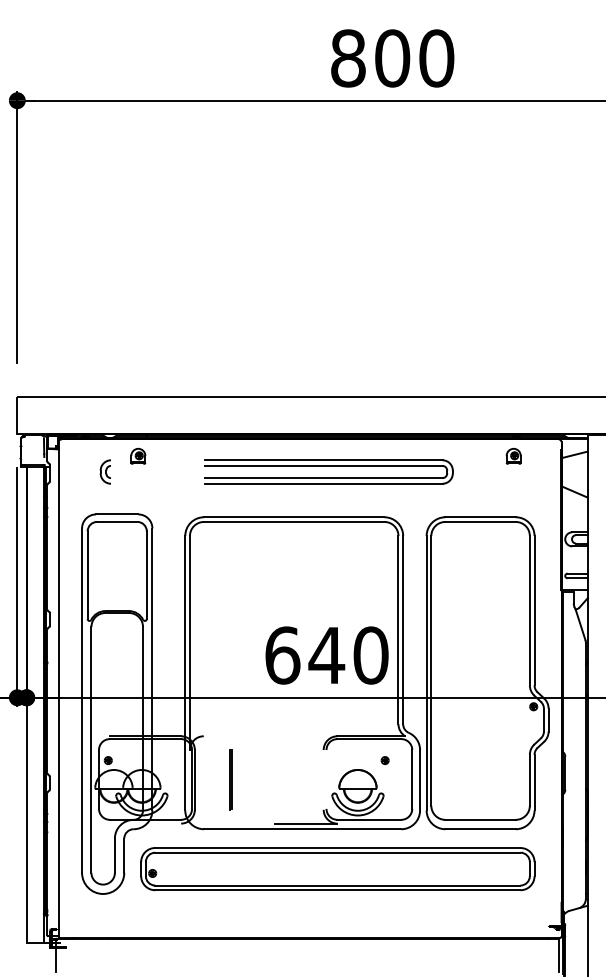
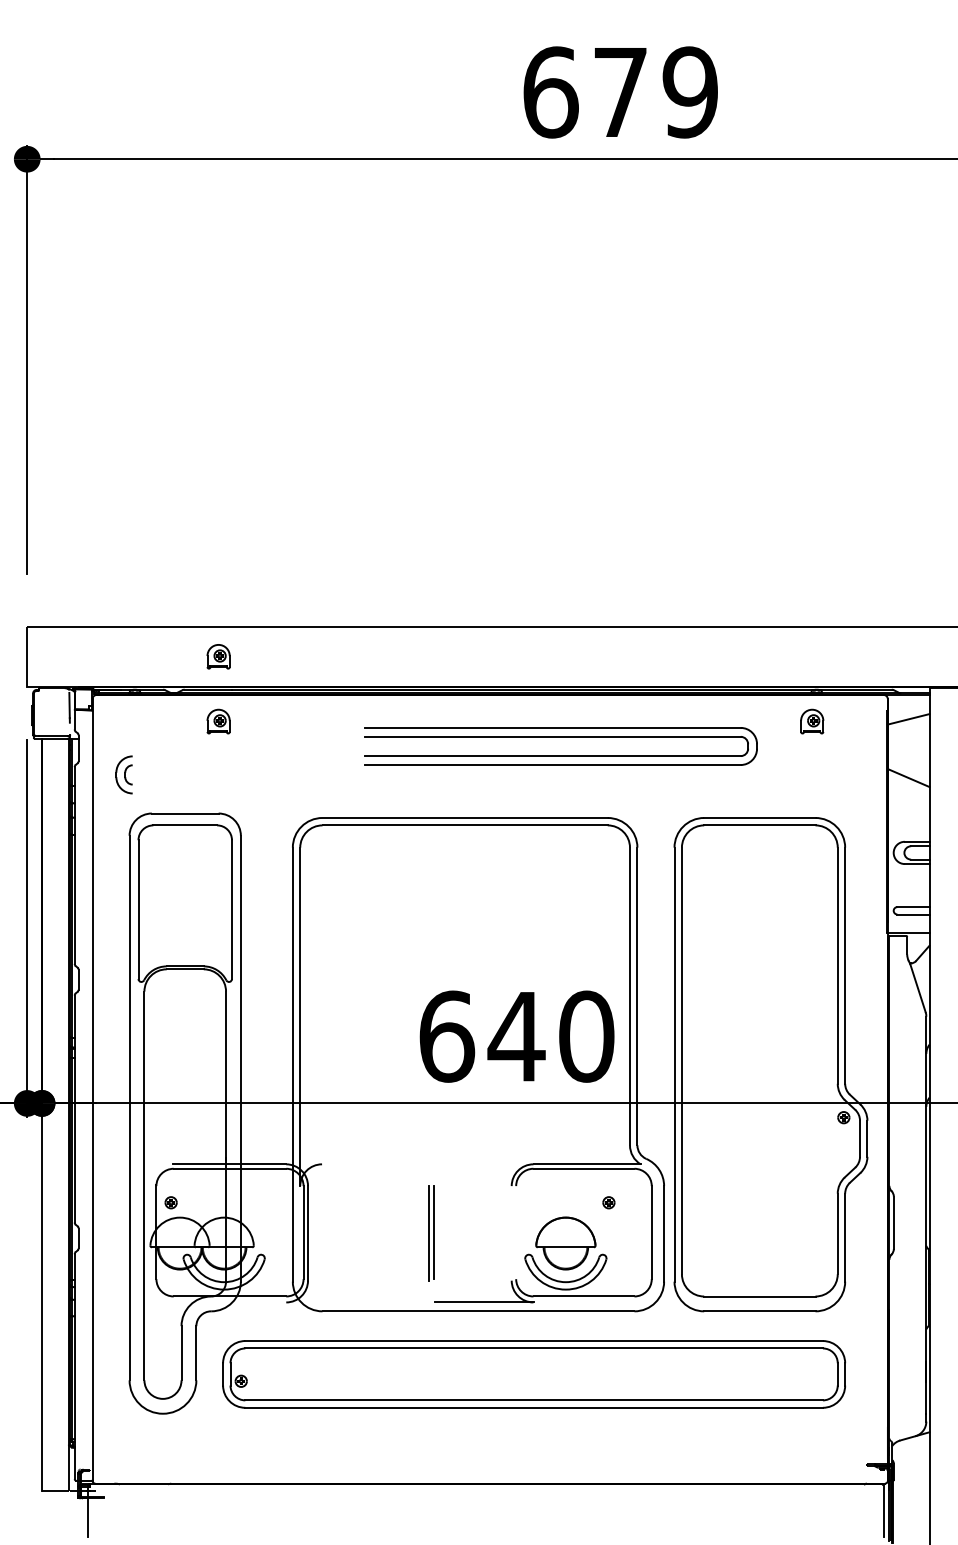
text: (392, 58) -> (620, 92), 800 -> 679
part: (138, 414) -> (218, 655), added
part: (104, 471) -> (122, 774), moved
part: (328, 471) -> (560, 745), moved
line: (230, 779) -> (430, 1232), moved

